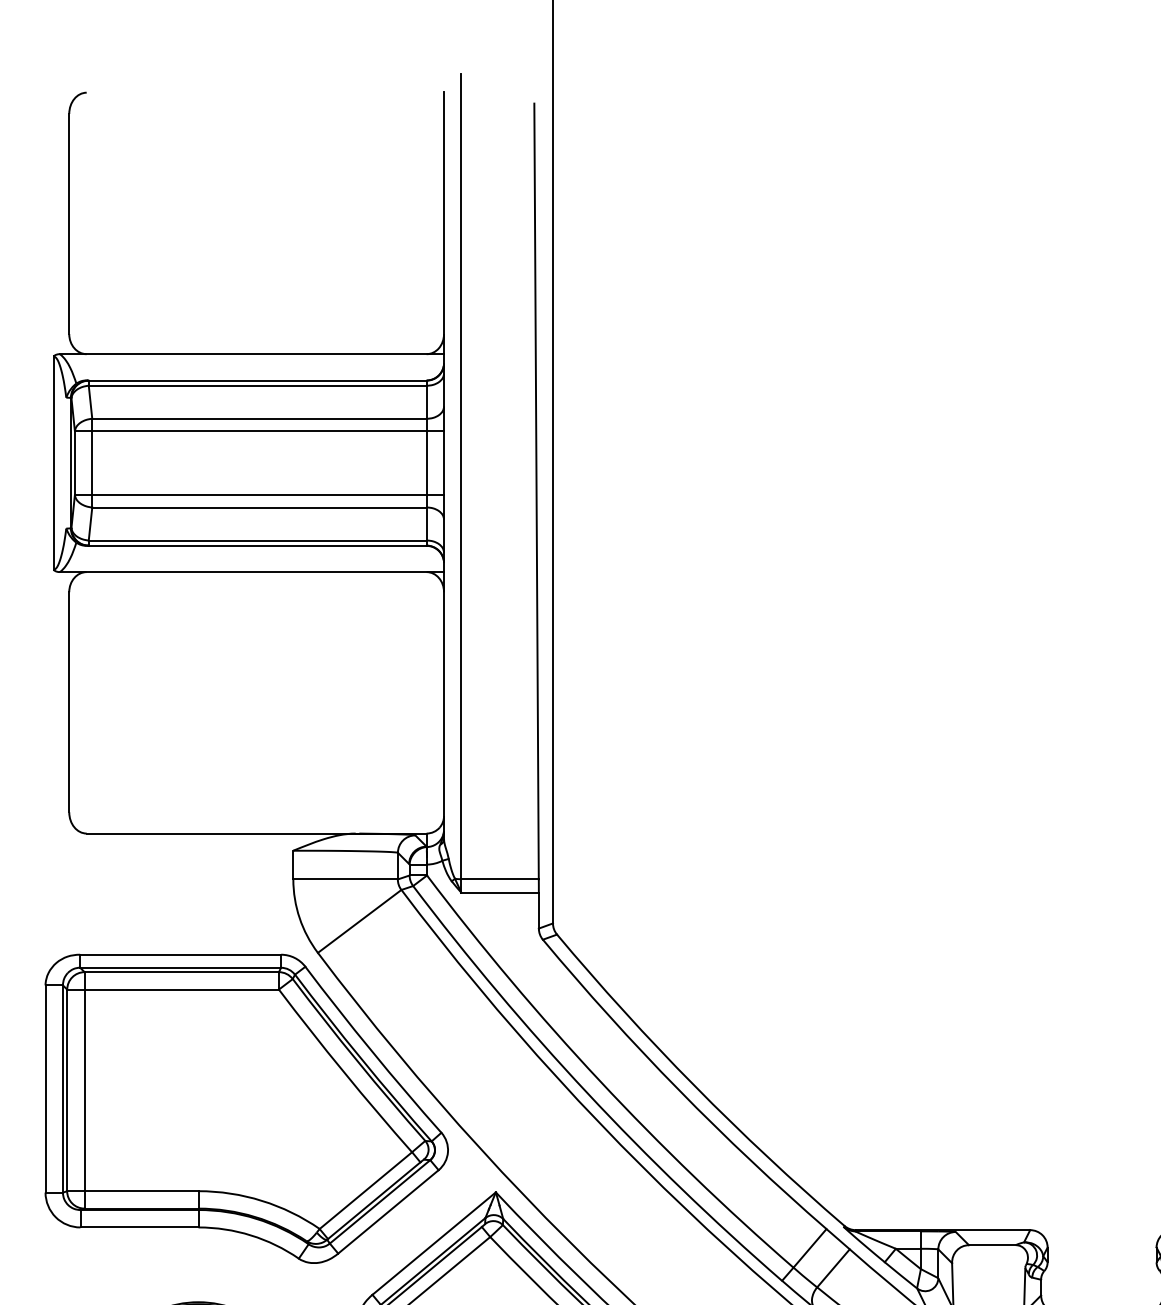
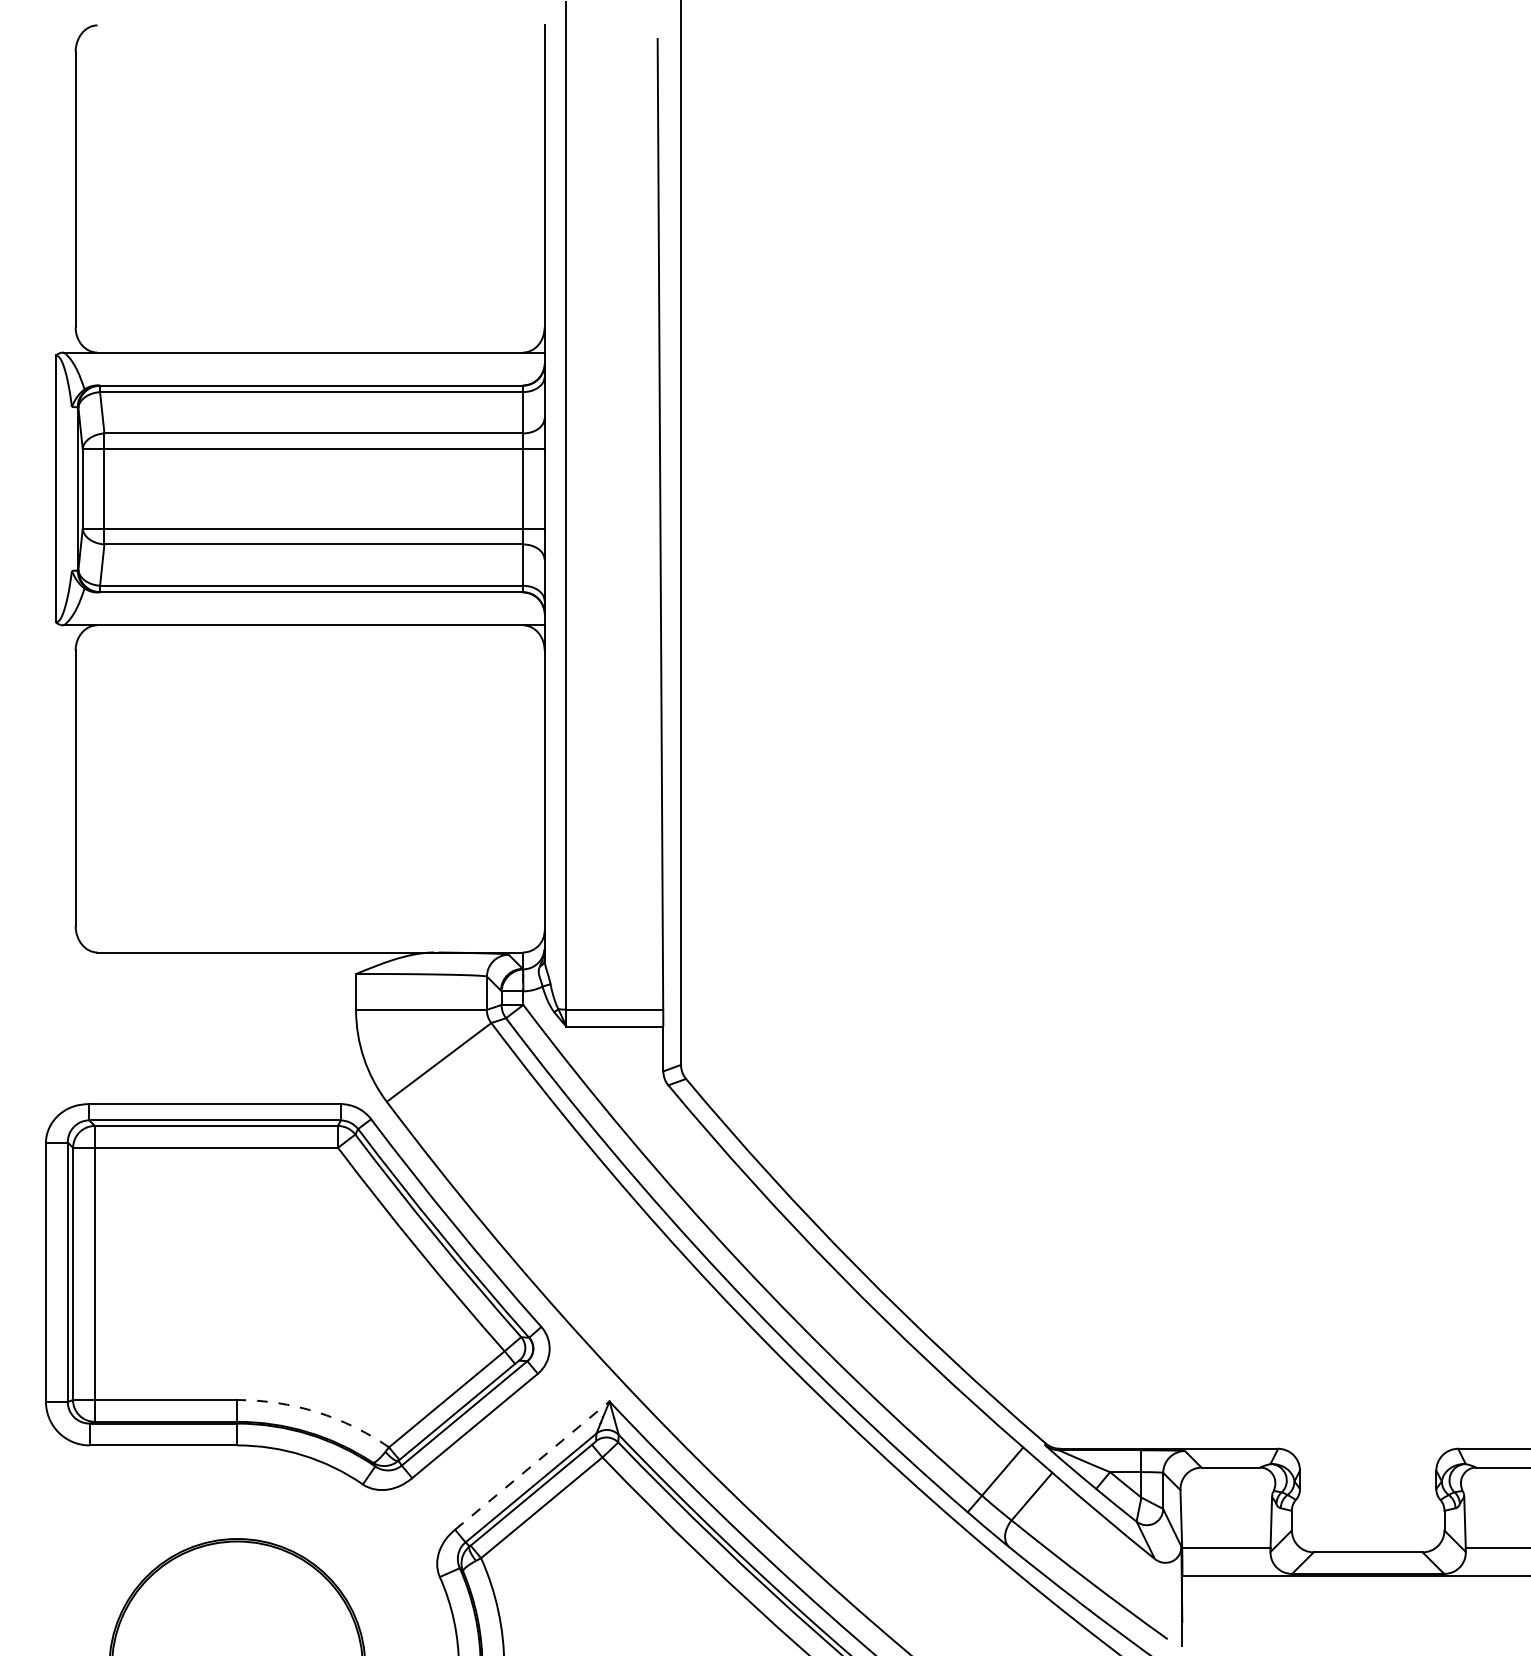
arc: (261, 1201) -> (316, 1412), solid -> dashed
line: (434, 1243) -> (532, 1465), solid -> dashed

